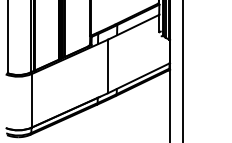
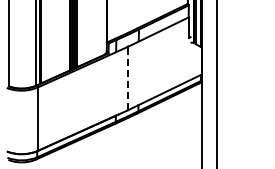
line: (107, 66) -> (127, 78), solid -> dashed

